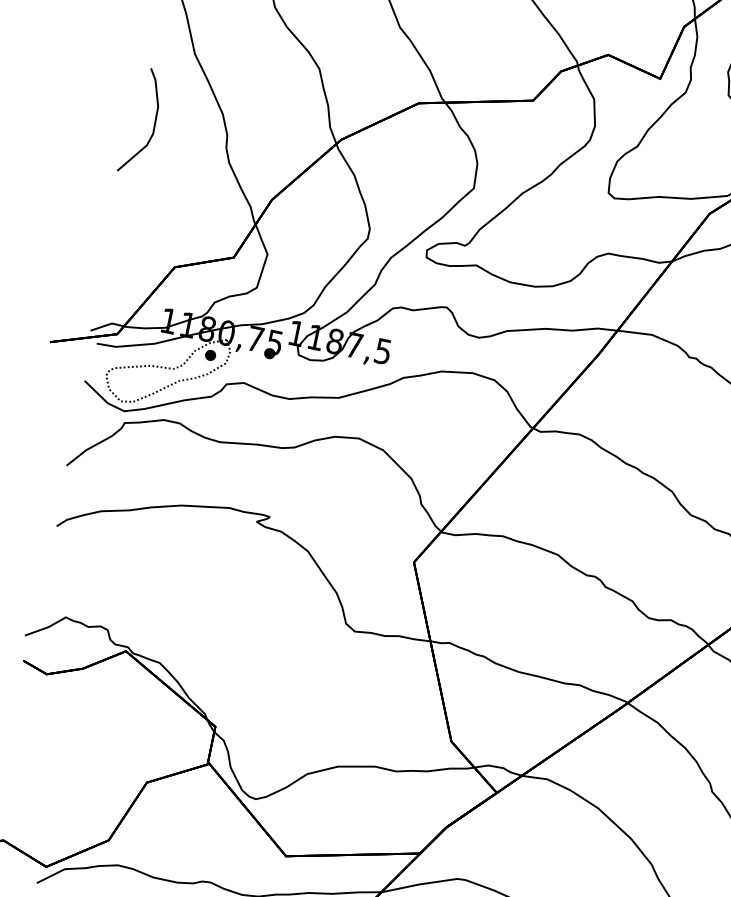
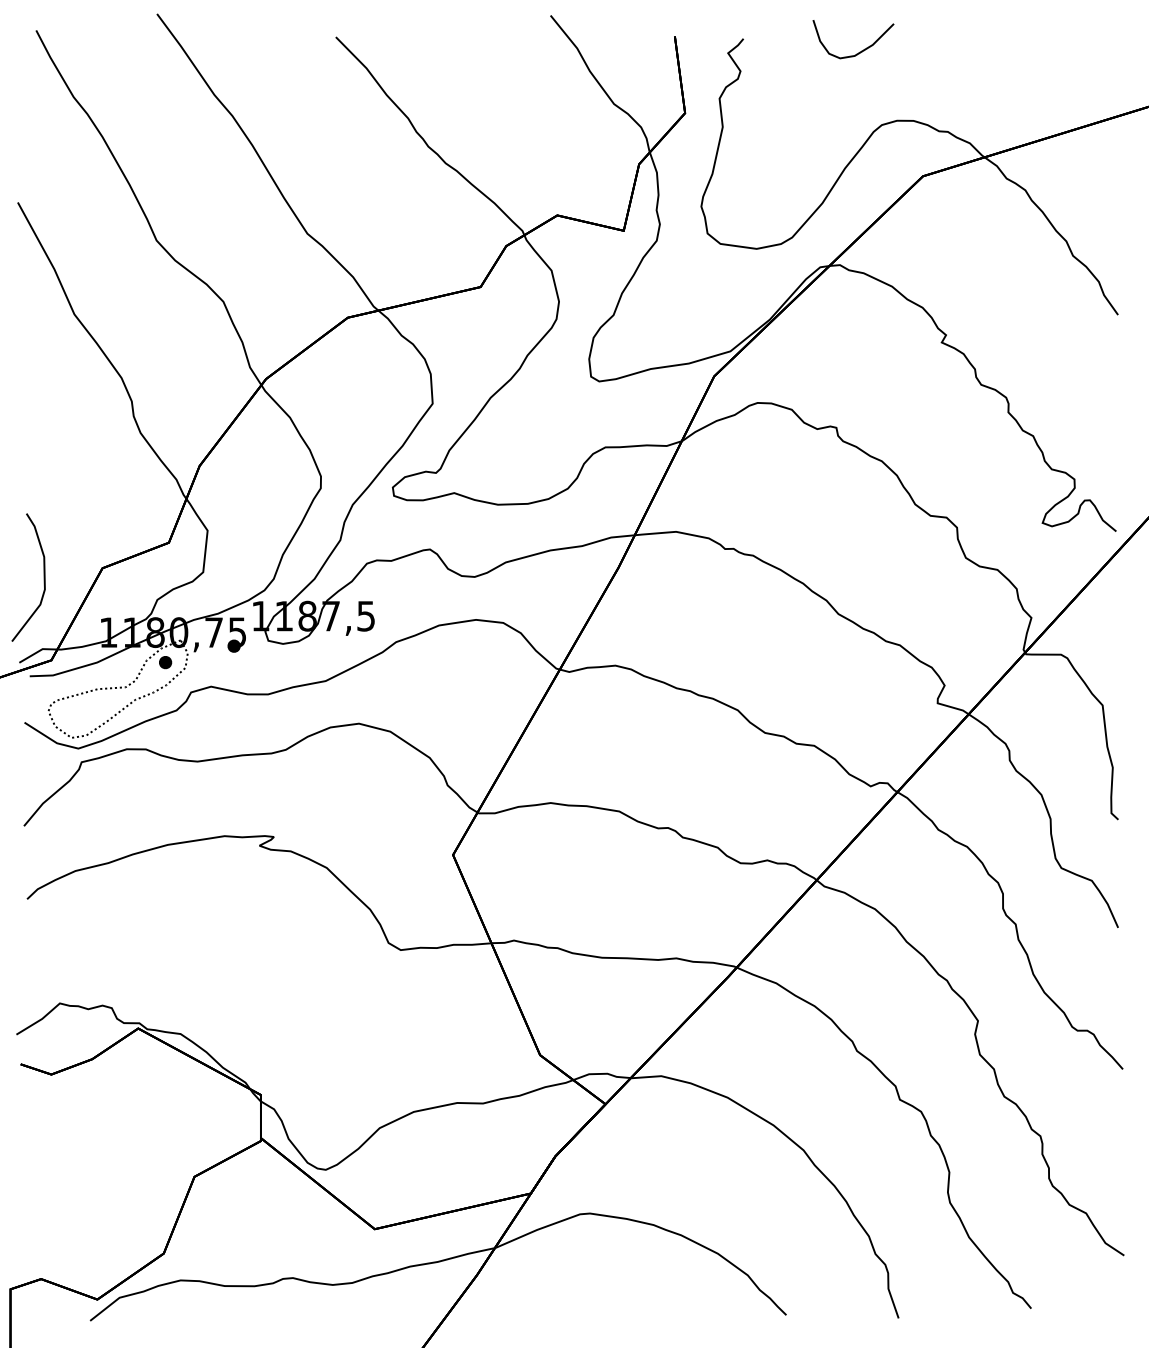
curve: (154, 123) -> (43, 577), moved

